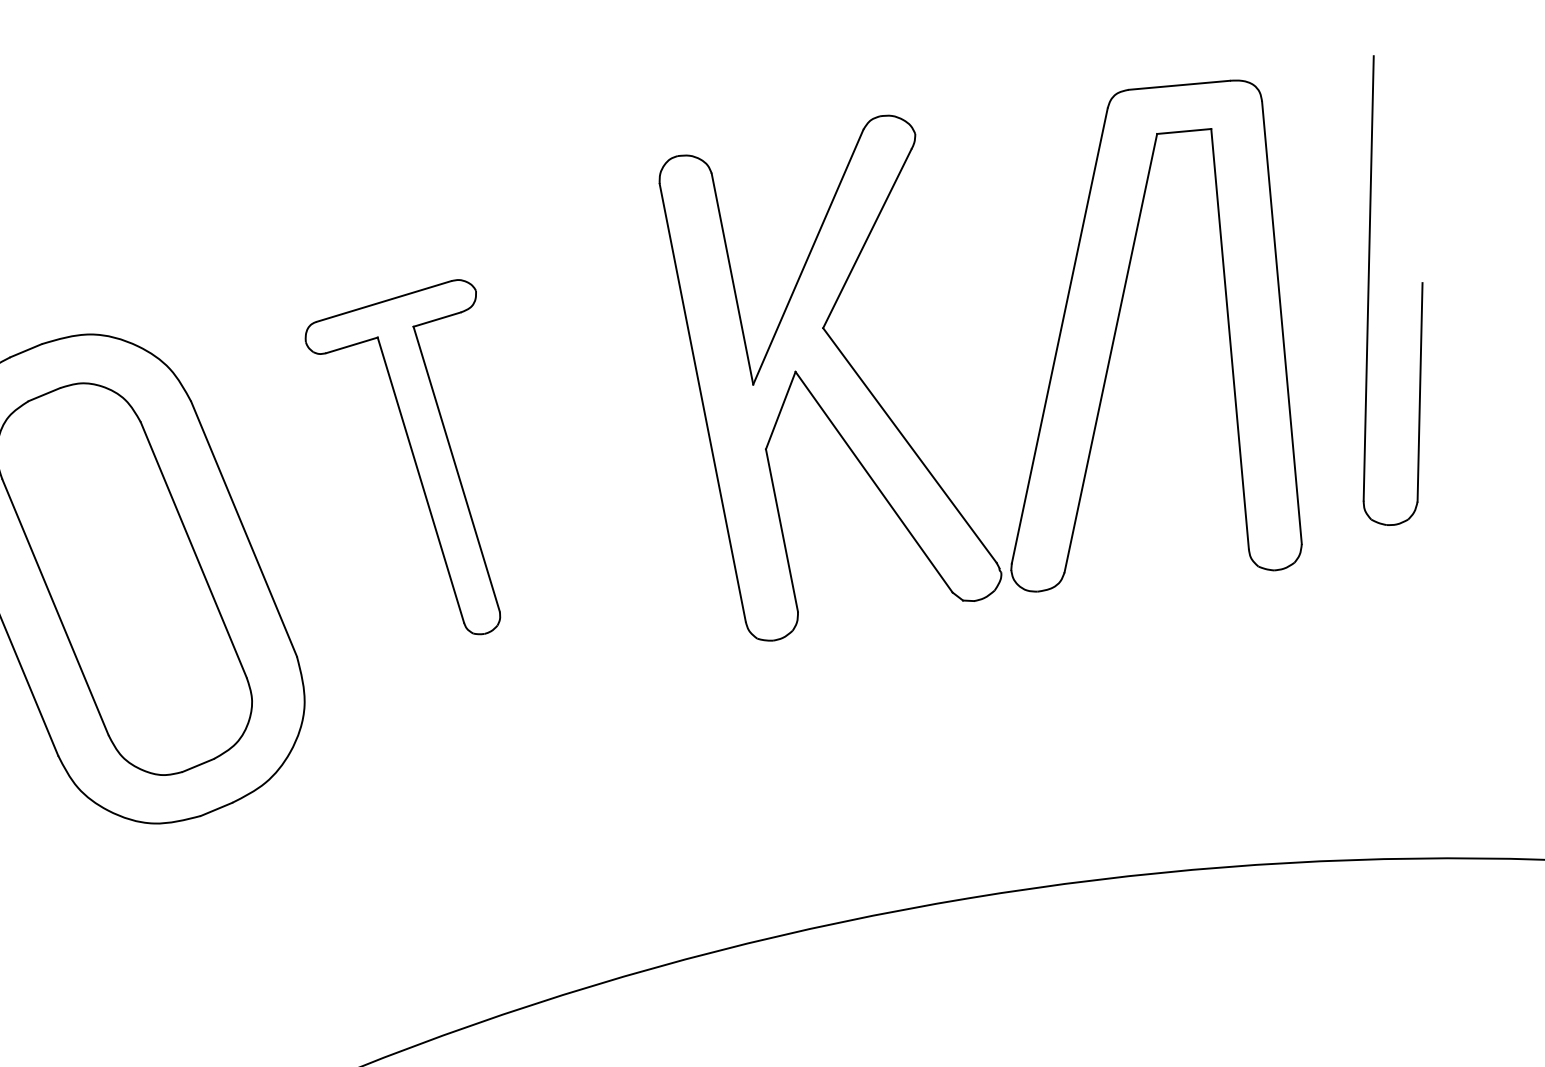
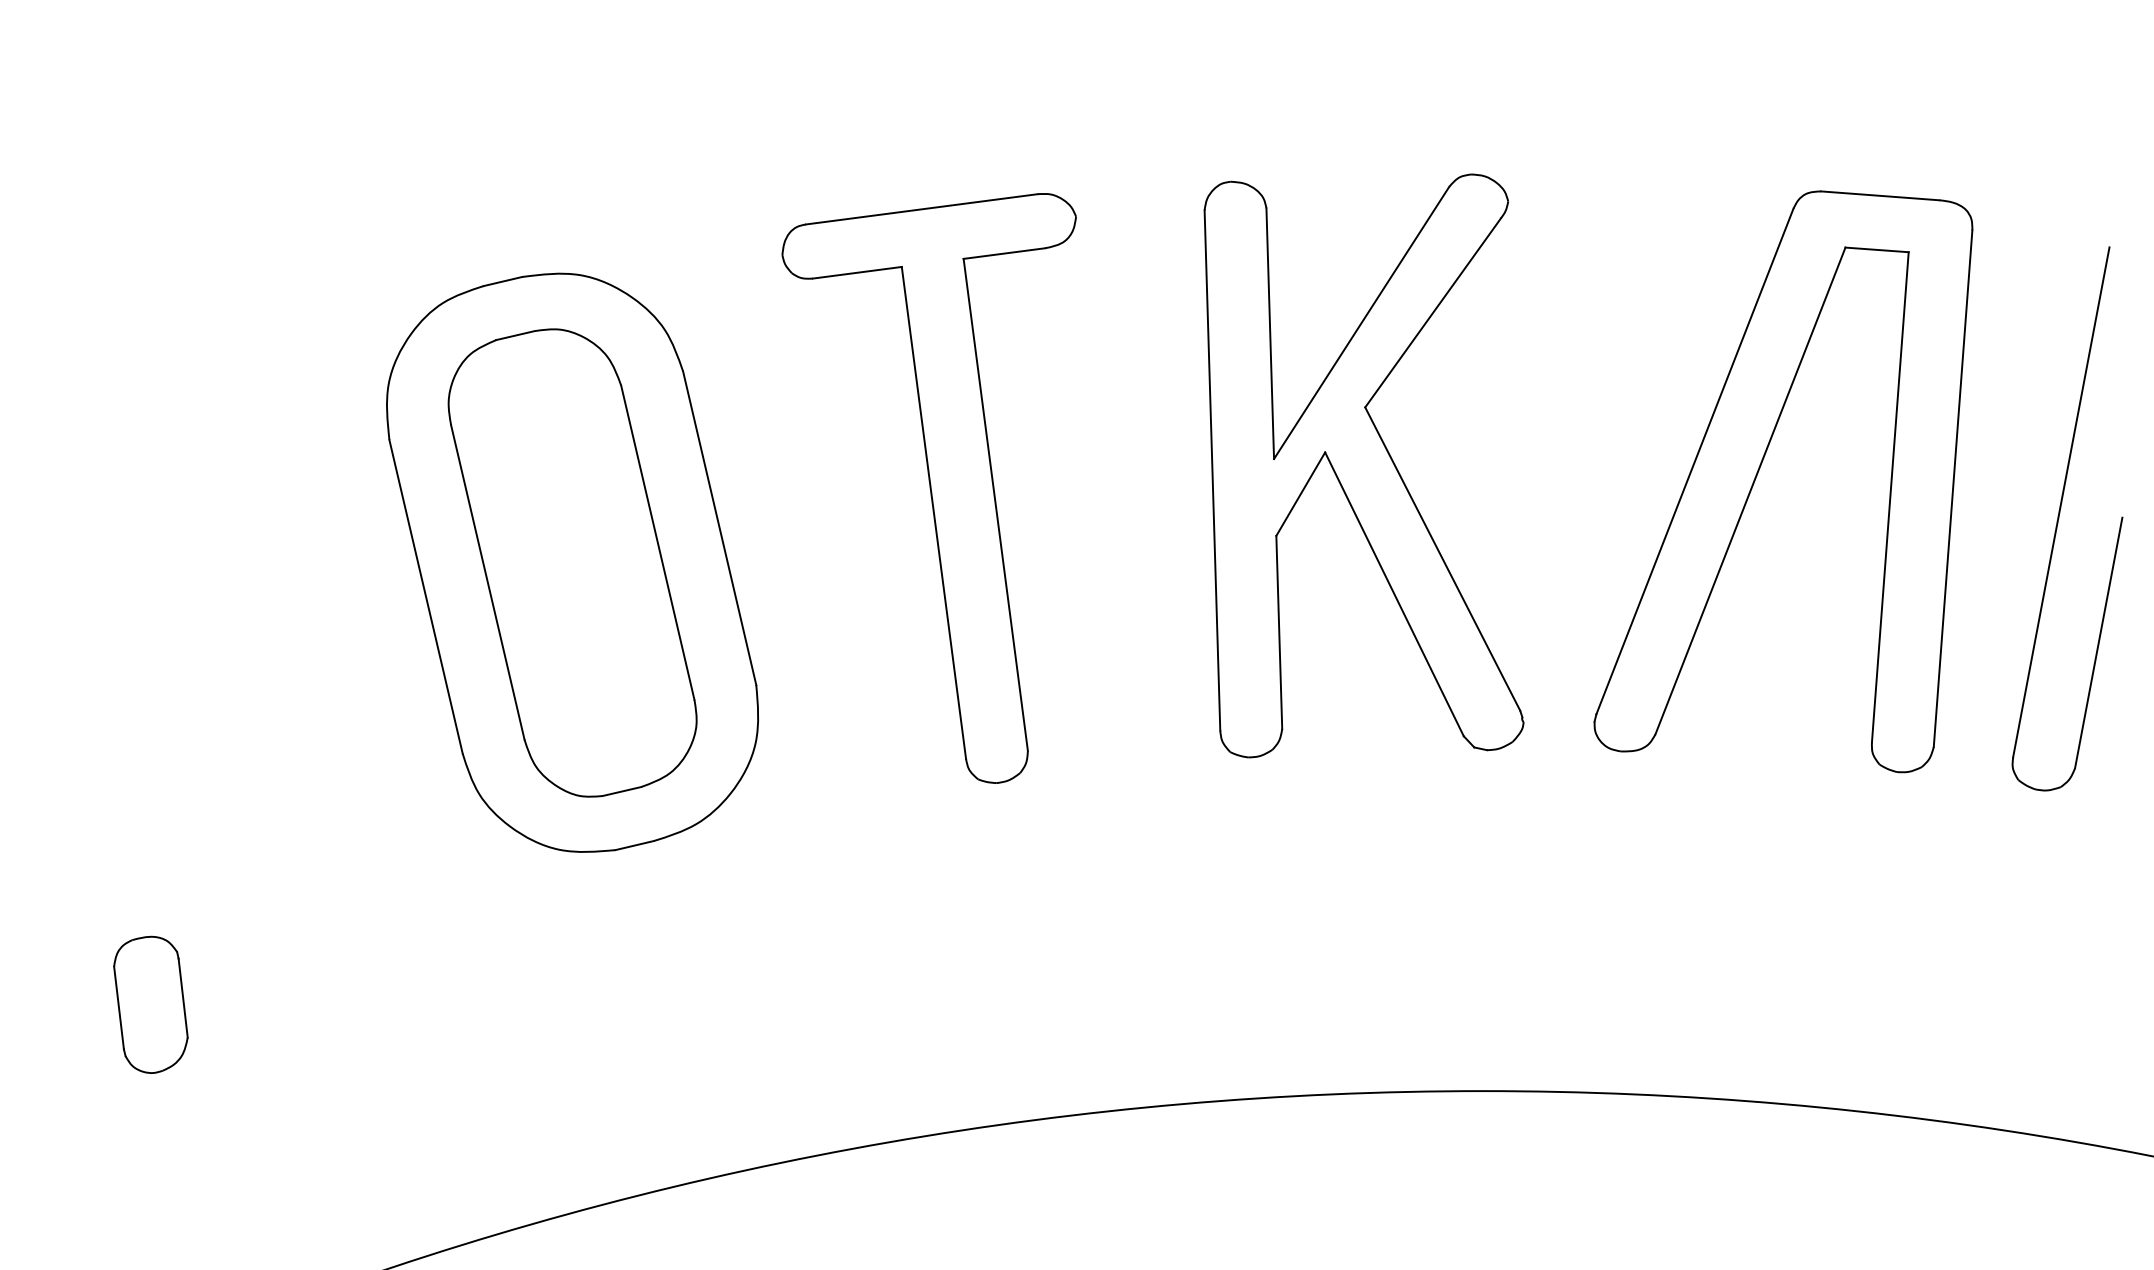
part: (1369, 292) -> (2059, 518), moved
part: (829, 377) -> (1363, 465), moved
part: (415, 466) -> (928, 488), size x1.43

